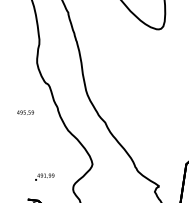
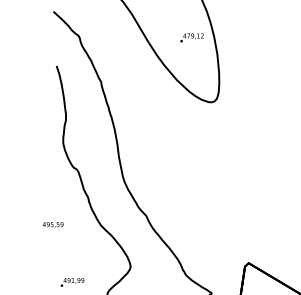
text: (25, 112) -> (52, 224), moved

